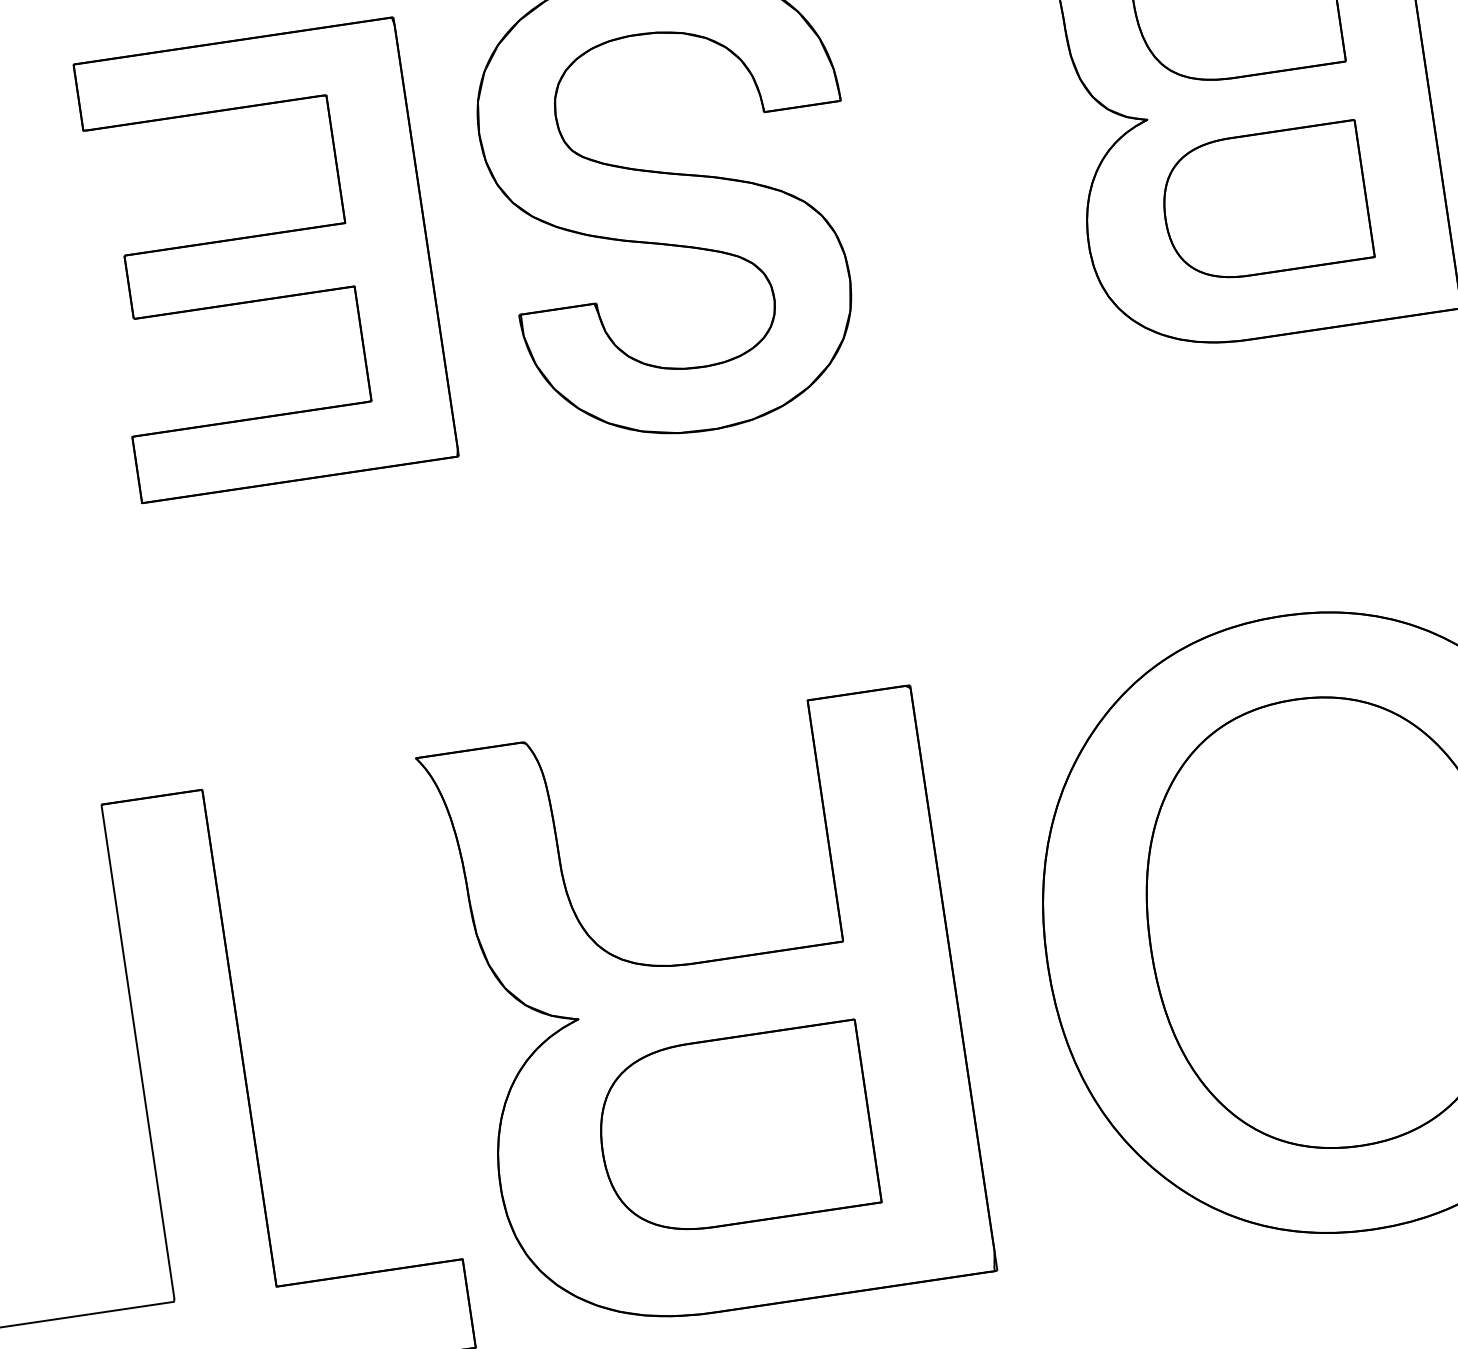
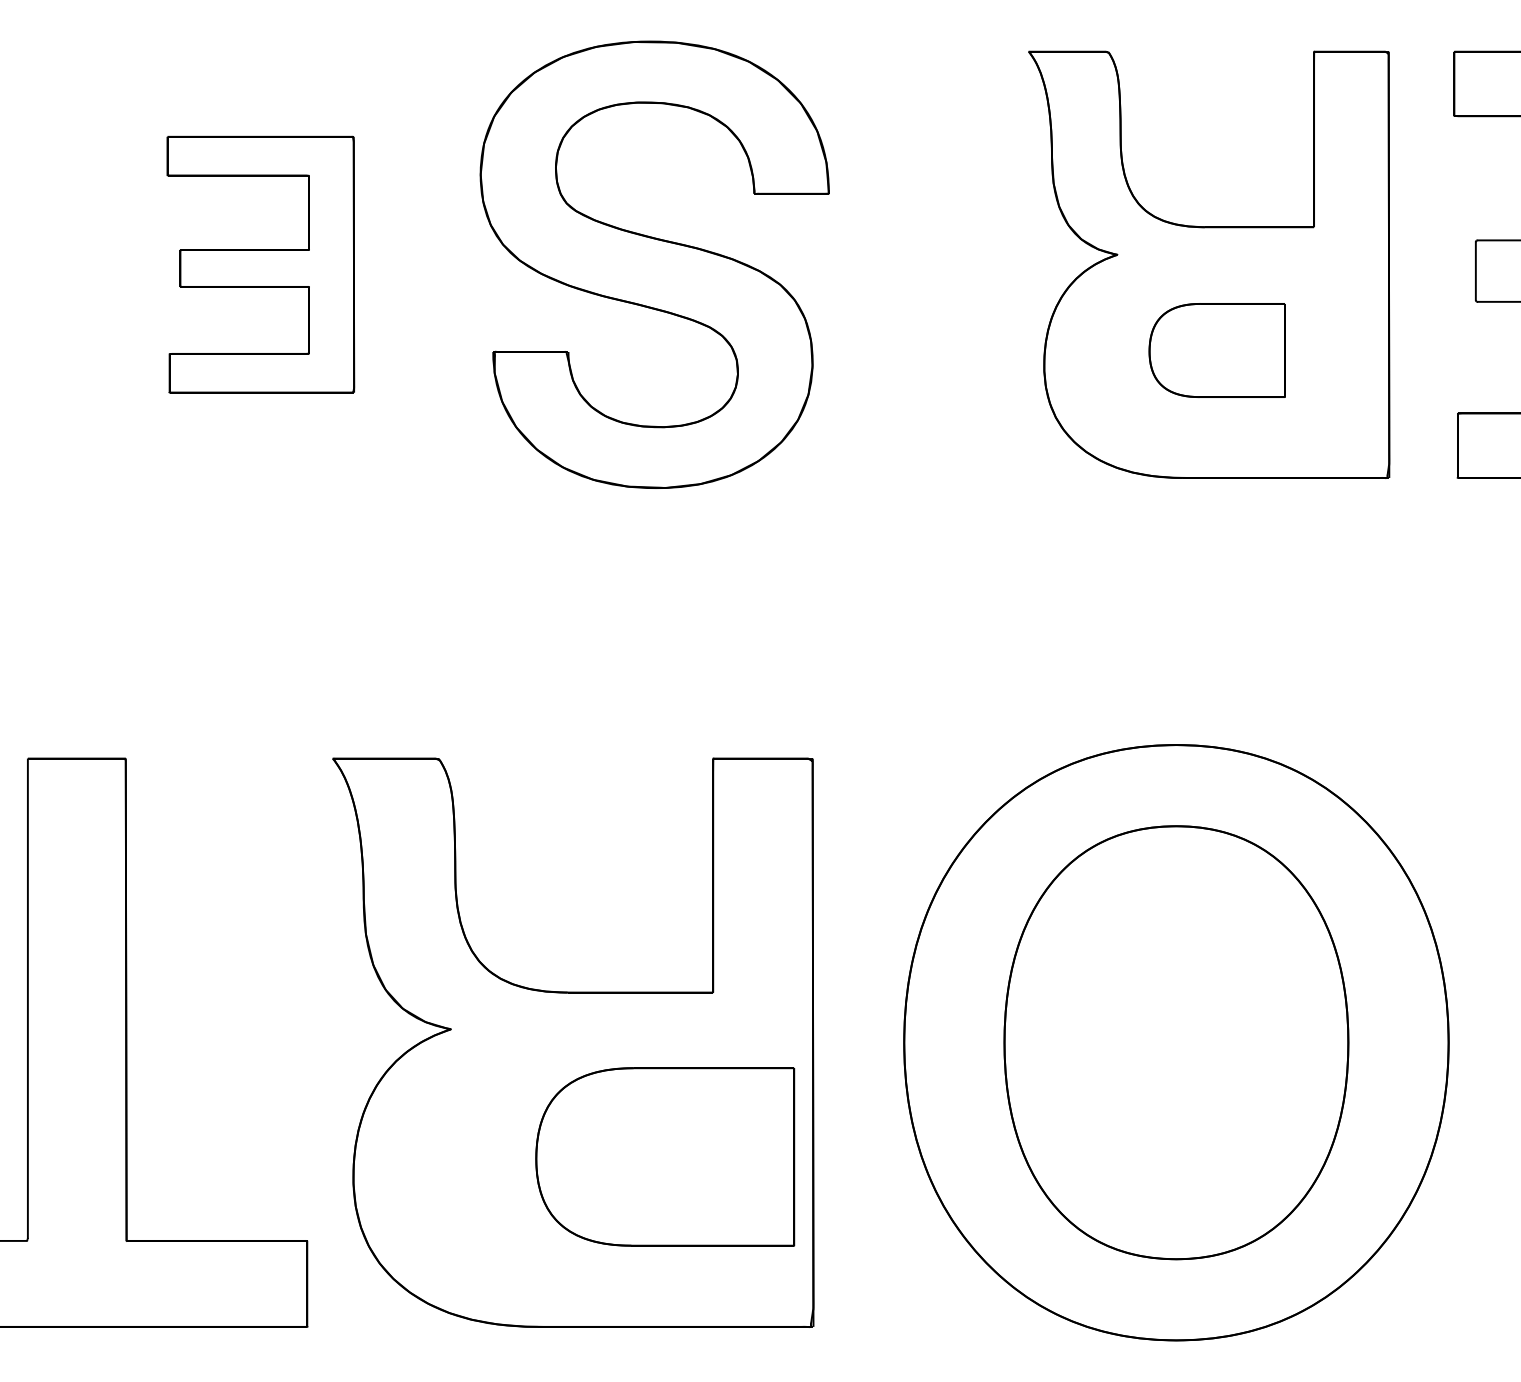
part: (1264, 203) -> (1216, 350), size x0.7
part: (265, 260) -> (260, 264), size x0.6
part: (735, 1130) -> (665, 1156), moved

